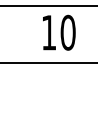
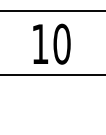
text: (59, 32) -> (52, 43), moved

